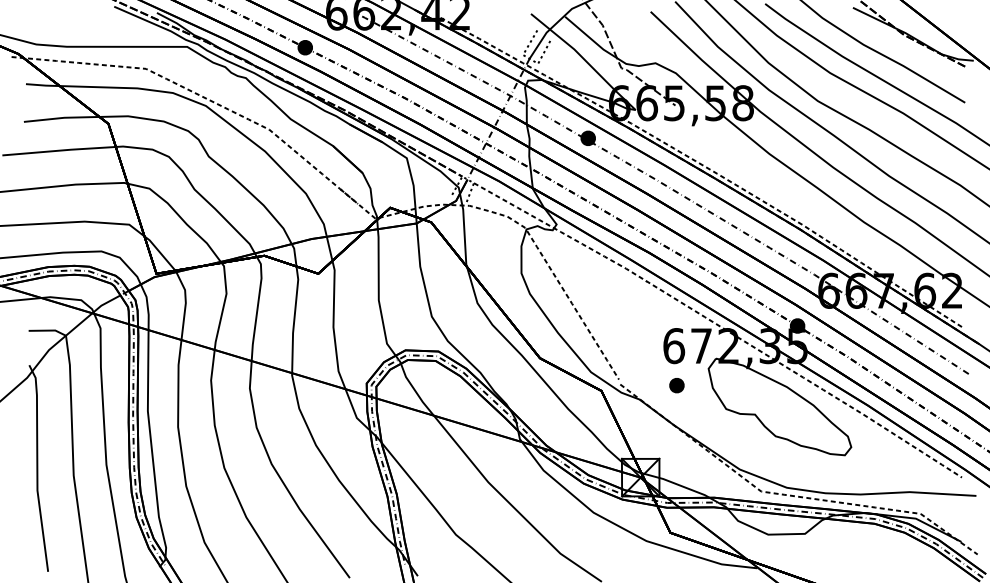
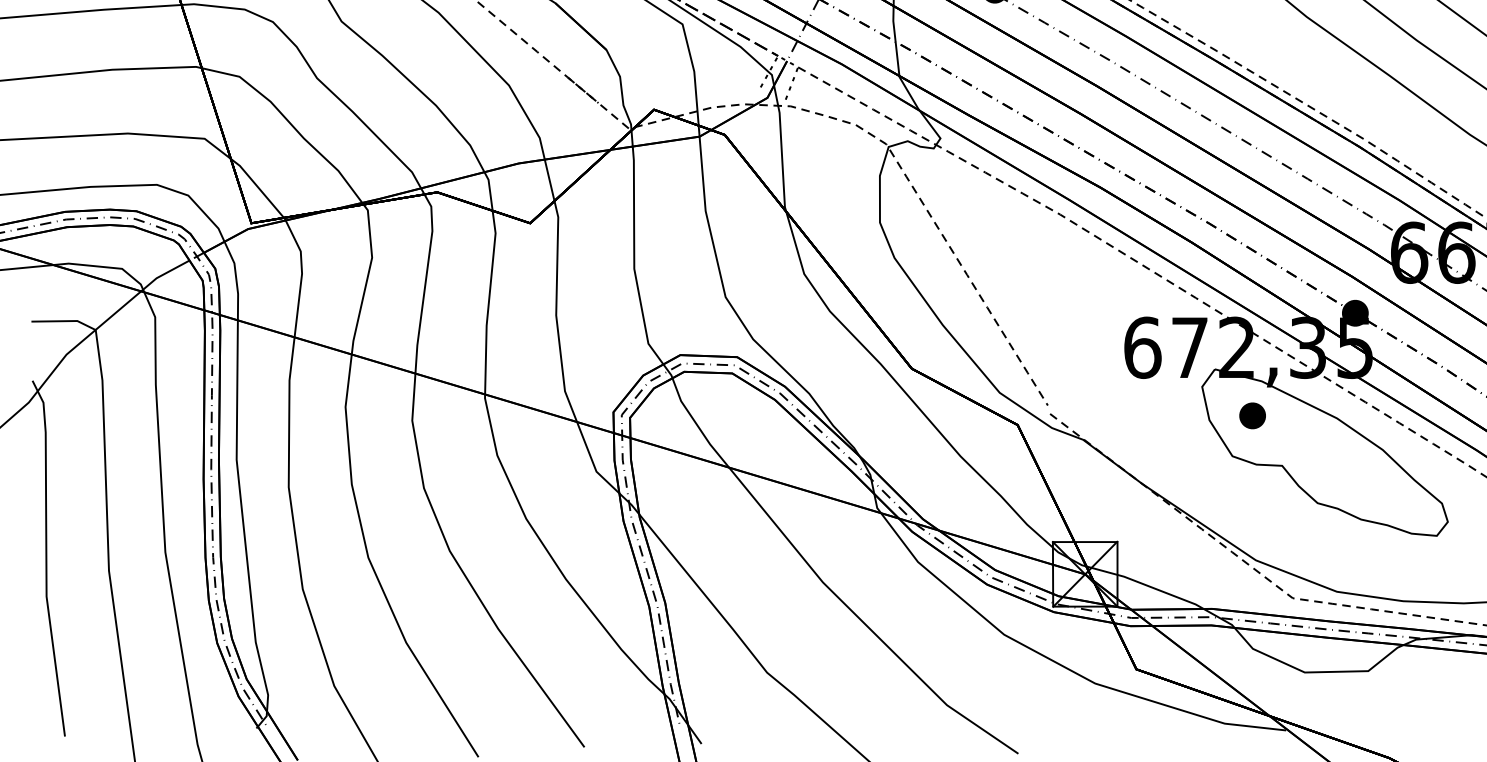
part: (676, 385) -> (1251, 415), moved

